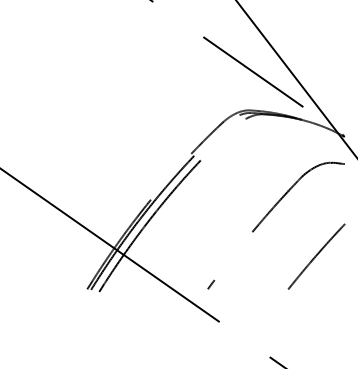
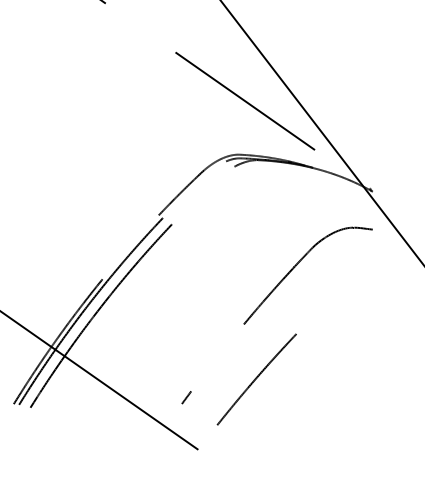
line: (316, 256) -> (256, 379), moved

